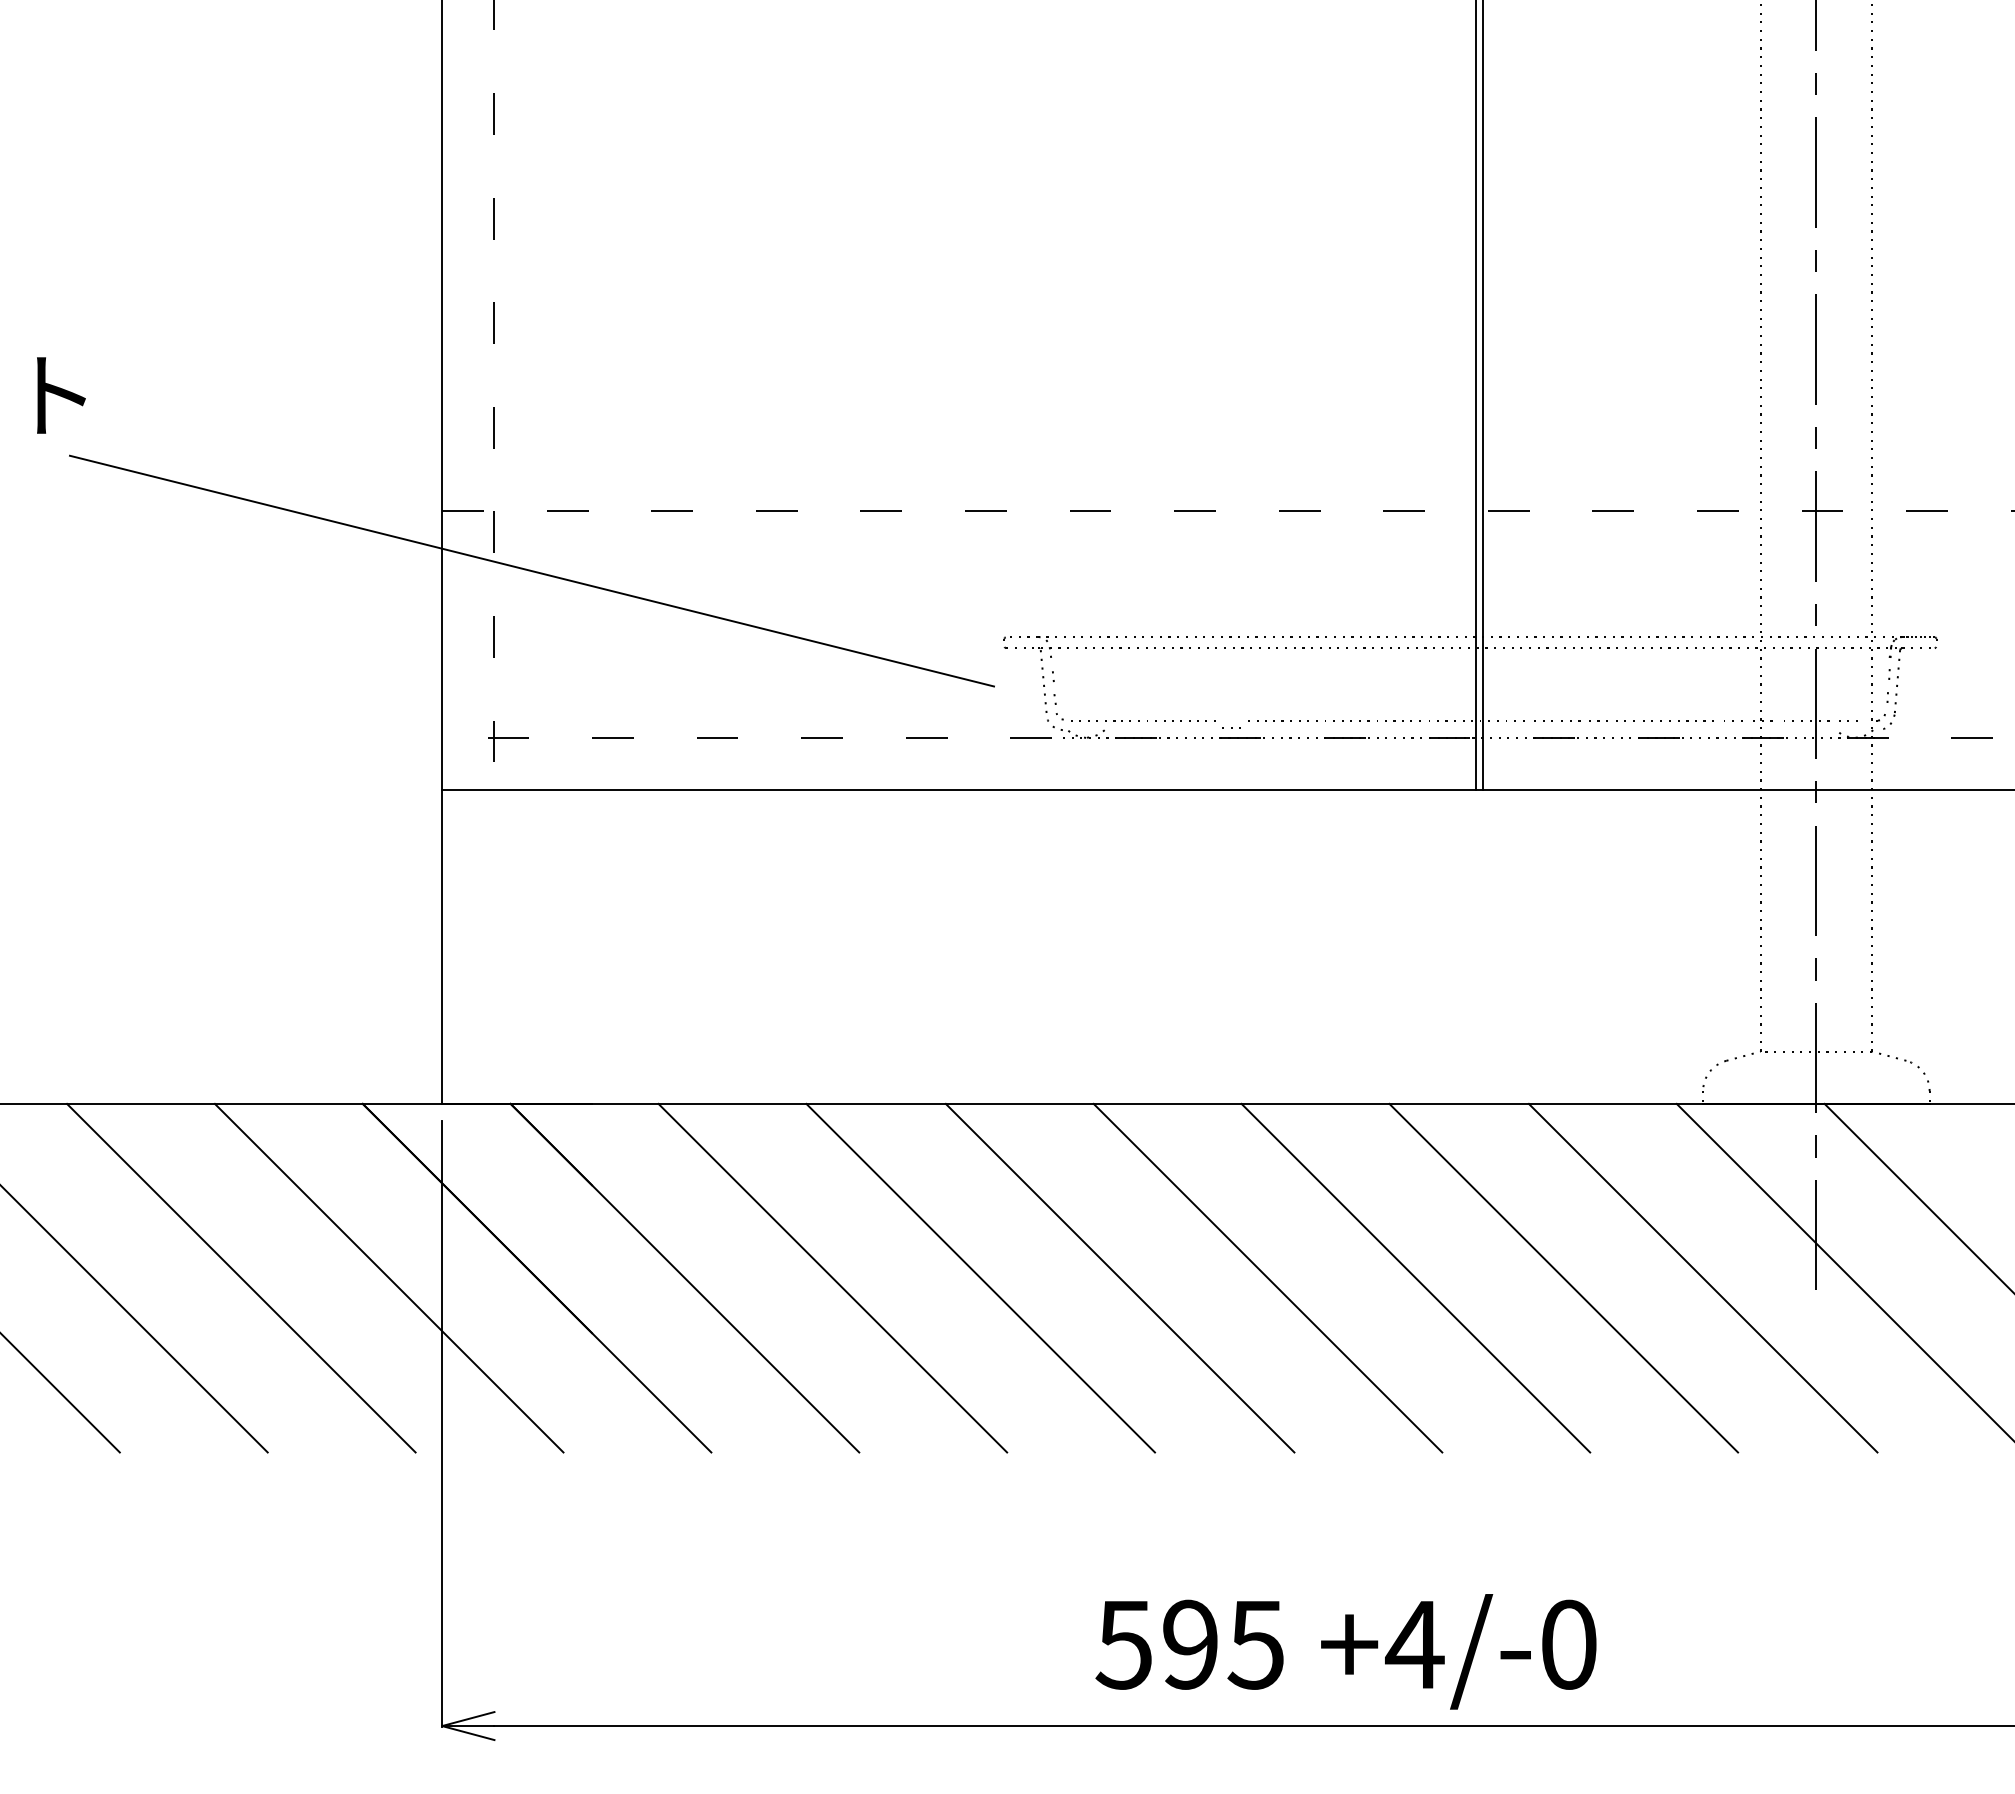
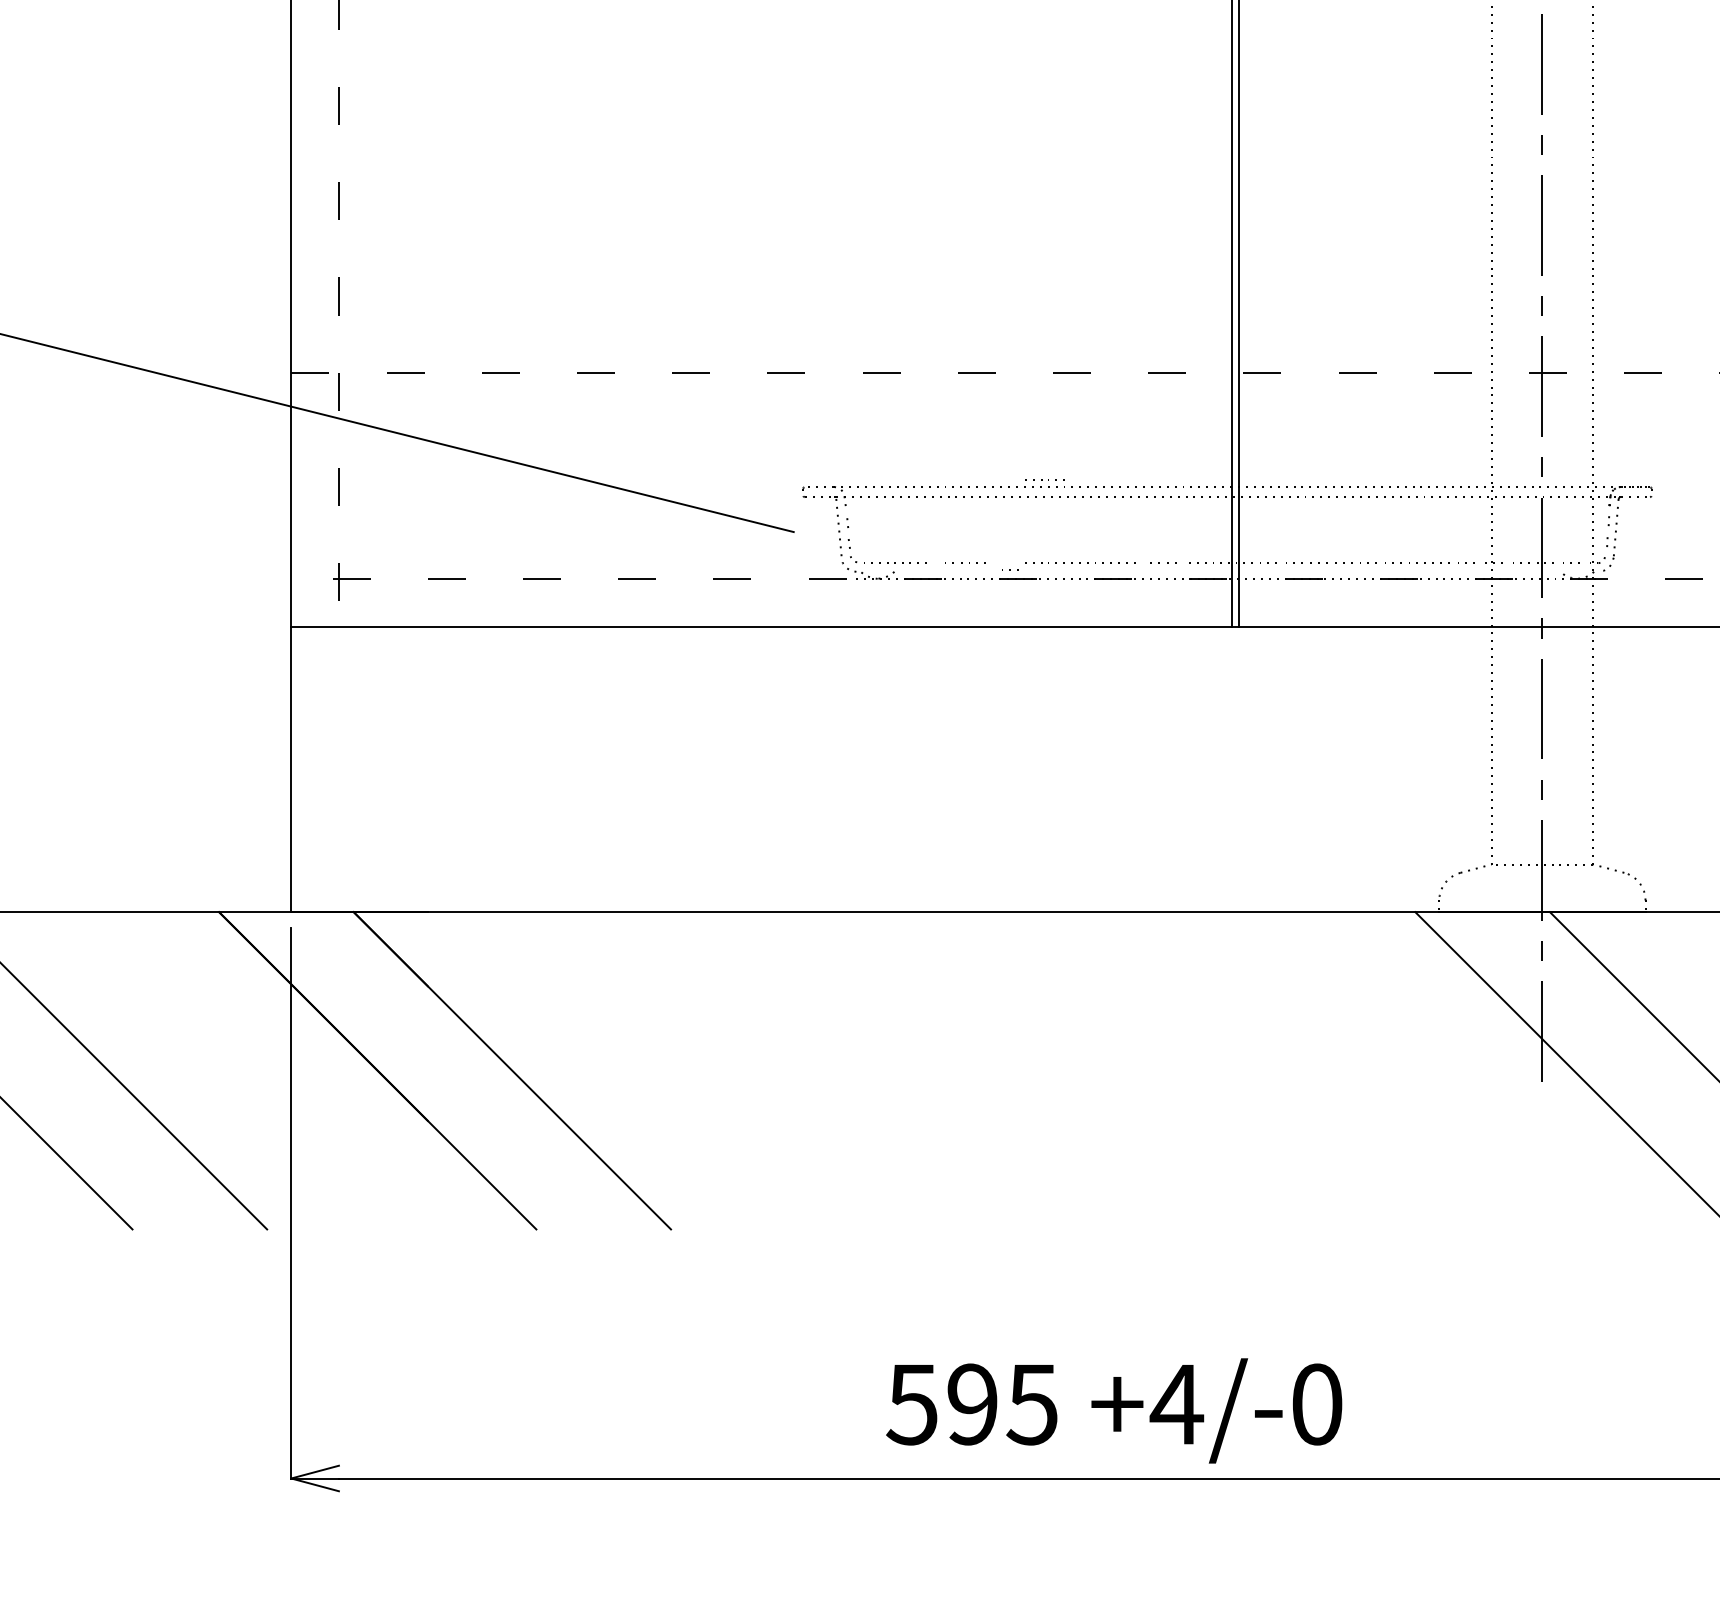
part: (1269, 629) -> (1044, 480), added
part: (1181, 720) -> (964, 563), size x0.7
part: (1398, 720) -> (1161, 563), size x0.7
line: (388, 1277) -> (242, 1070), removed
line: (832, 1277) -> (646, 1070), removed
line: (980, 1277) -> (781, 1070), removed
line: (1119, 1277) -> (907, 1070), removed
line: (1267, 1277) -> (1042, 1070), removed
line: (1415, 1277) -> (1177, 1070), removed
line: (1563, 1277) -> (1312, 1070), removed
line: (1702, 1277) -> (1438, 1070), removed

